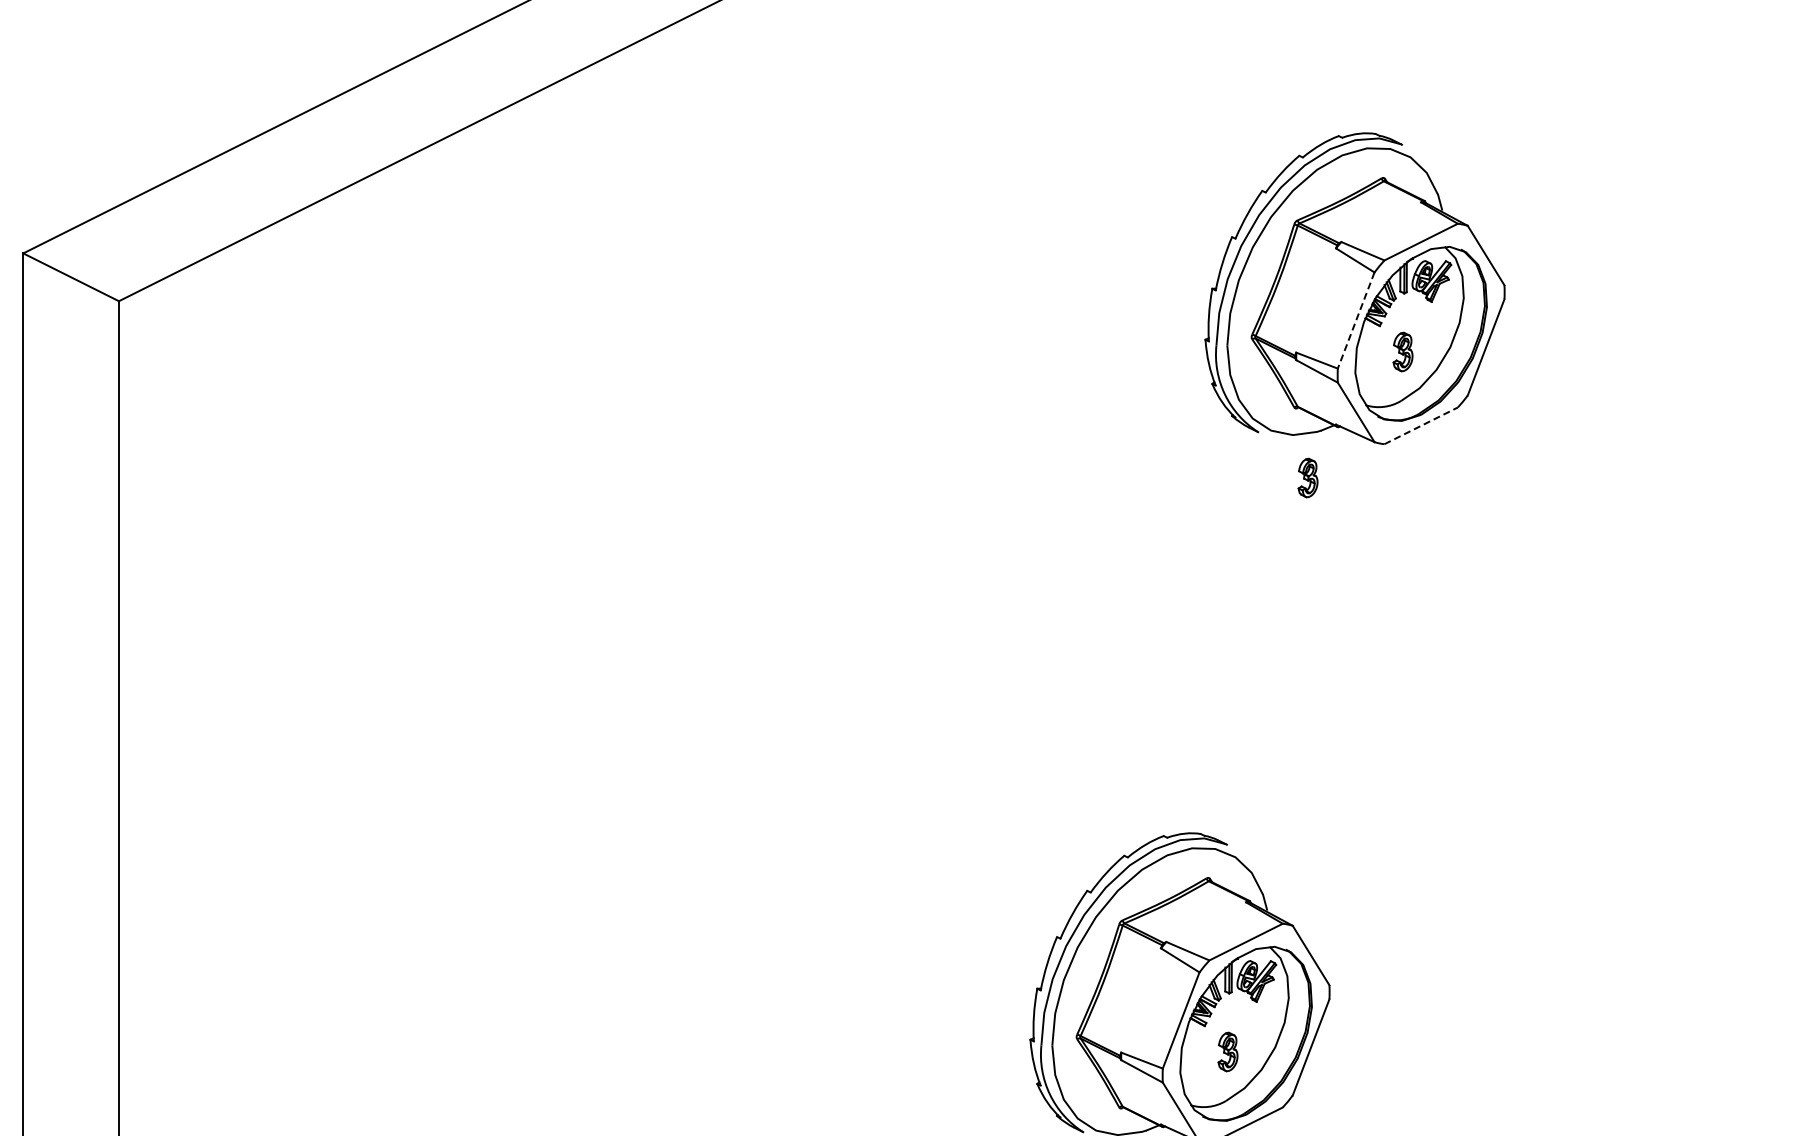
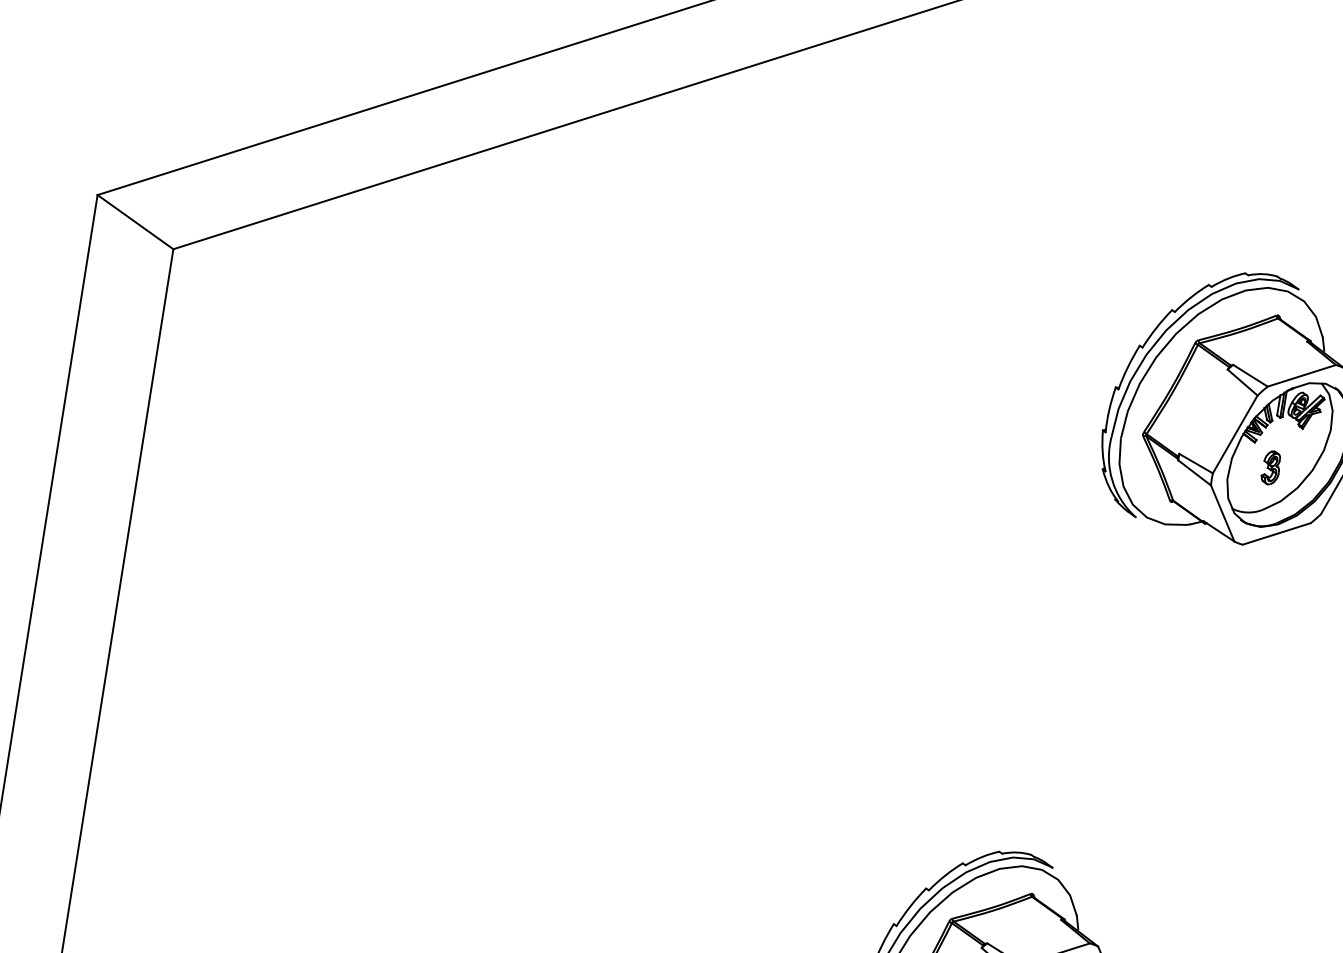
line: (1356, 321) -> (1235, 435), dashed -> solid
line: (1421, 425) -> (1277, 533), dashed -> solid
part: (1307, 477) -> (1171, 562), removed

